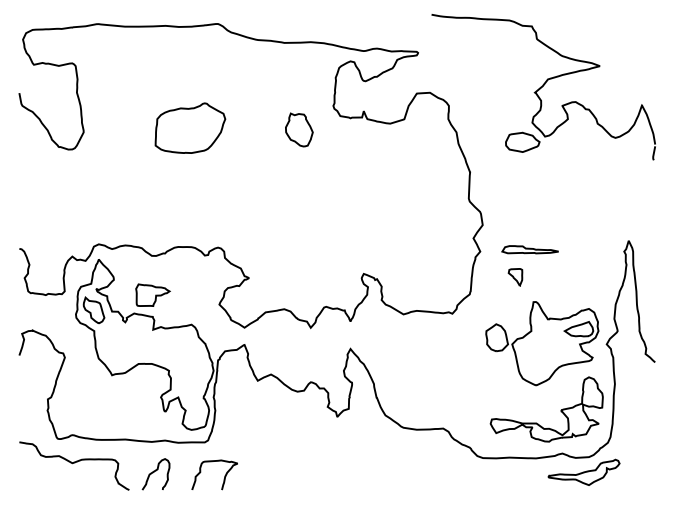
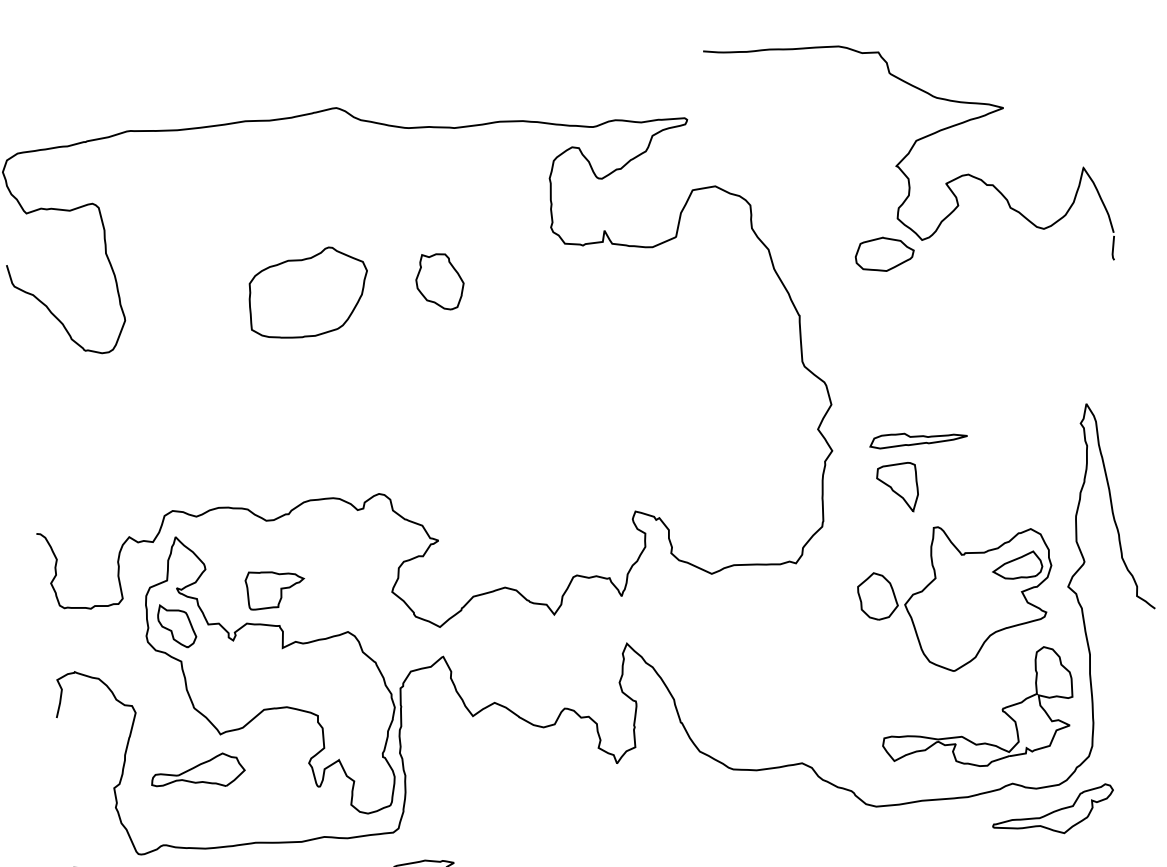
part: (299, 129) -> (440, 280), moved
part: (515, 277) -> (897, 488), size x1.67
part: (96, 395) -> (197, 772), added

